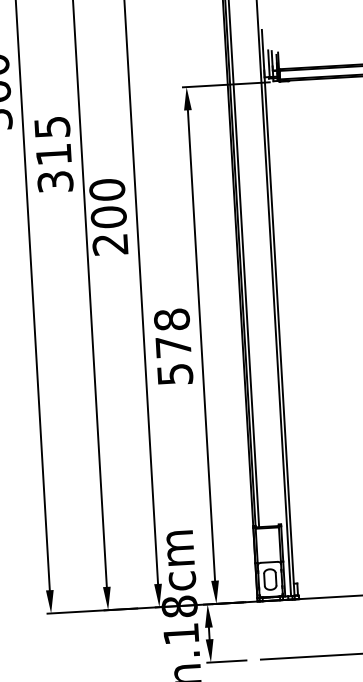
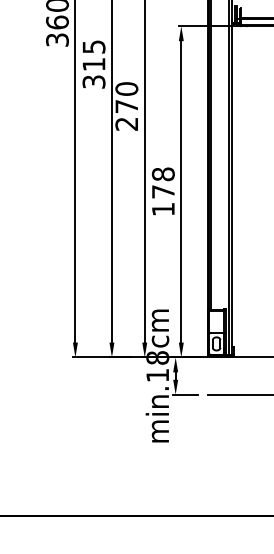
text: (108, 217) -> (126, 106), 200 -> 270
text: (175, 374) -> (163, 209), 578 -> 178

